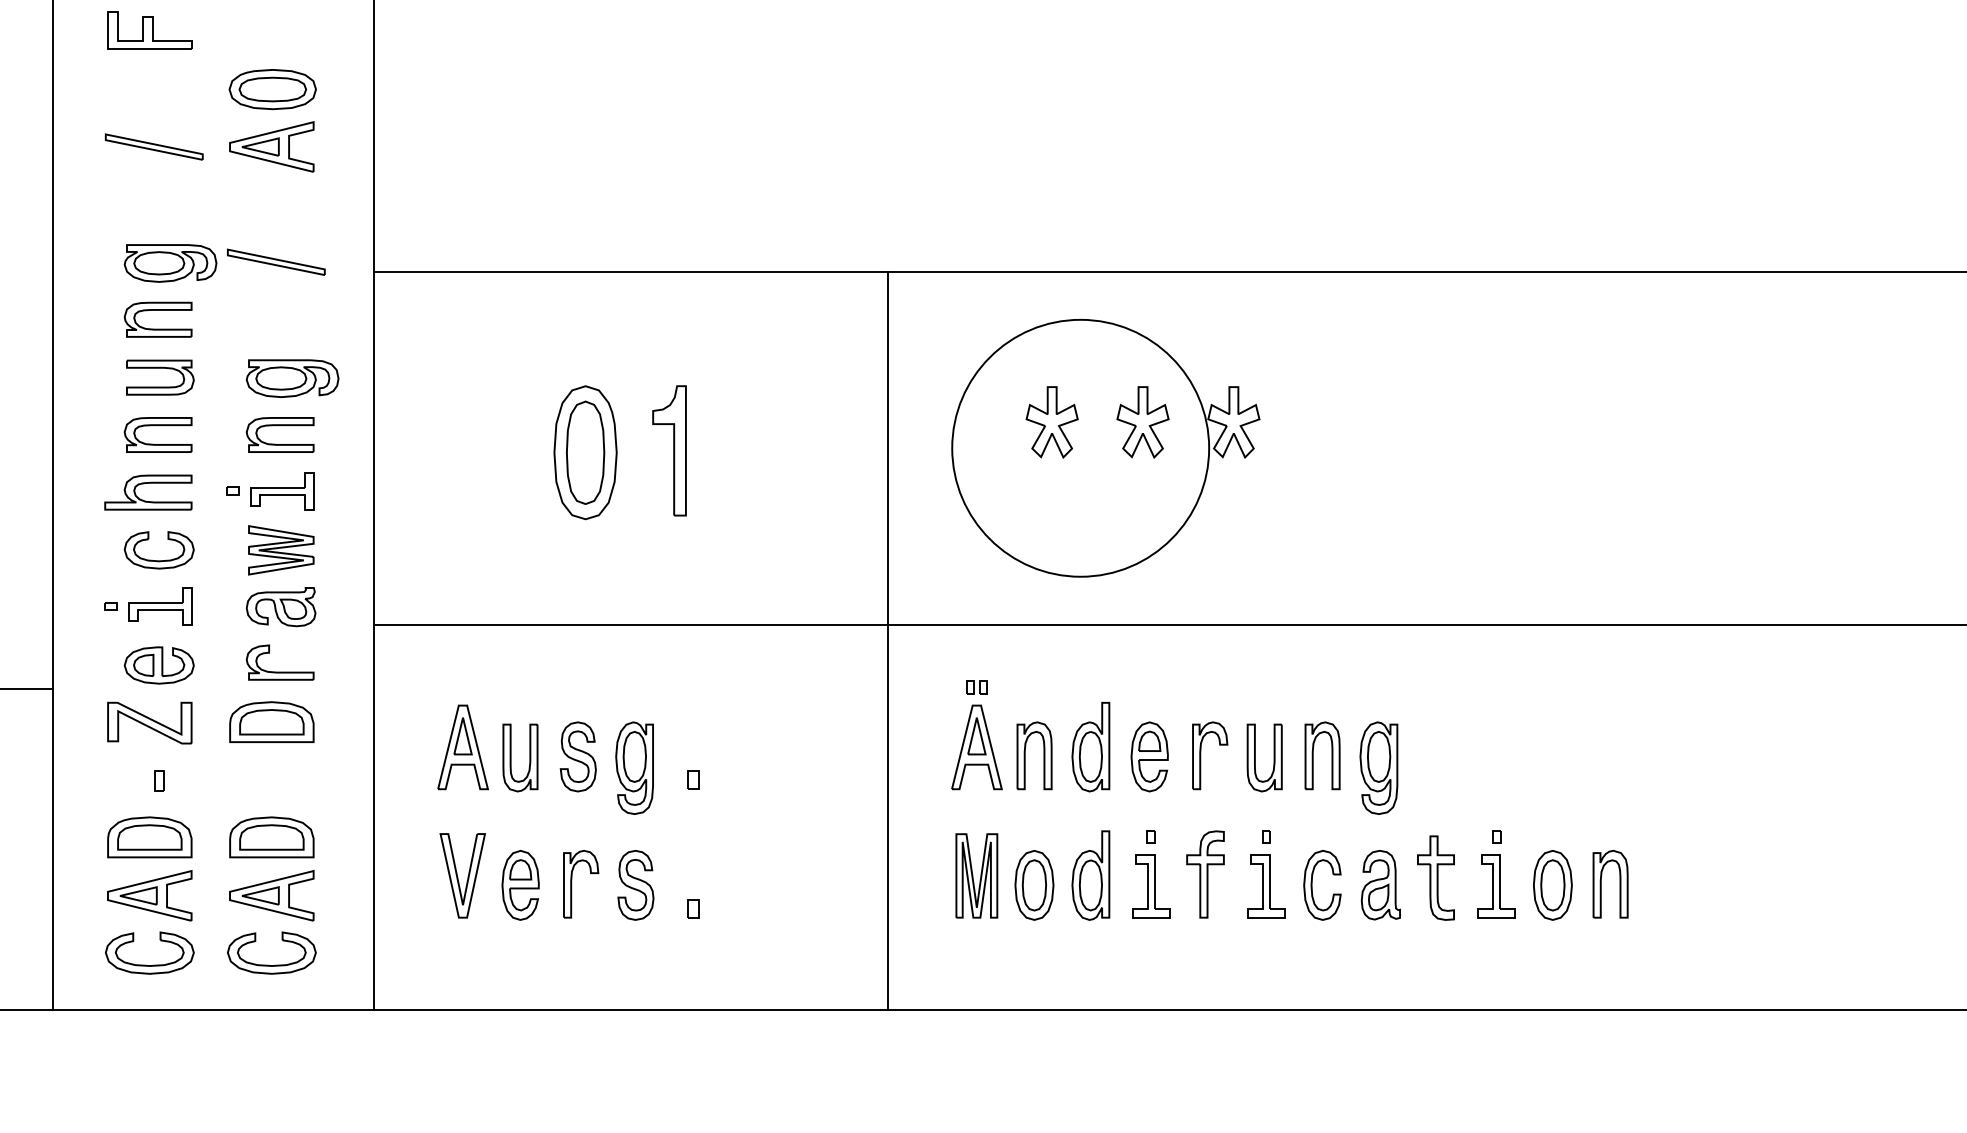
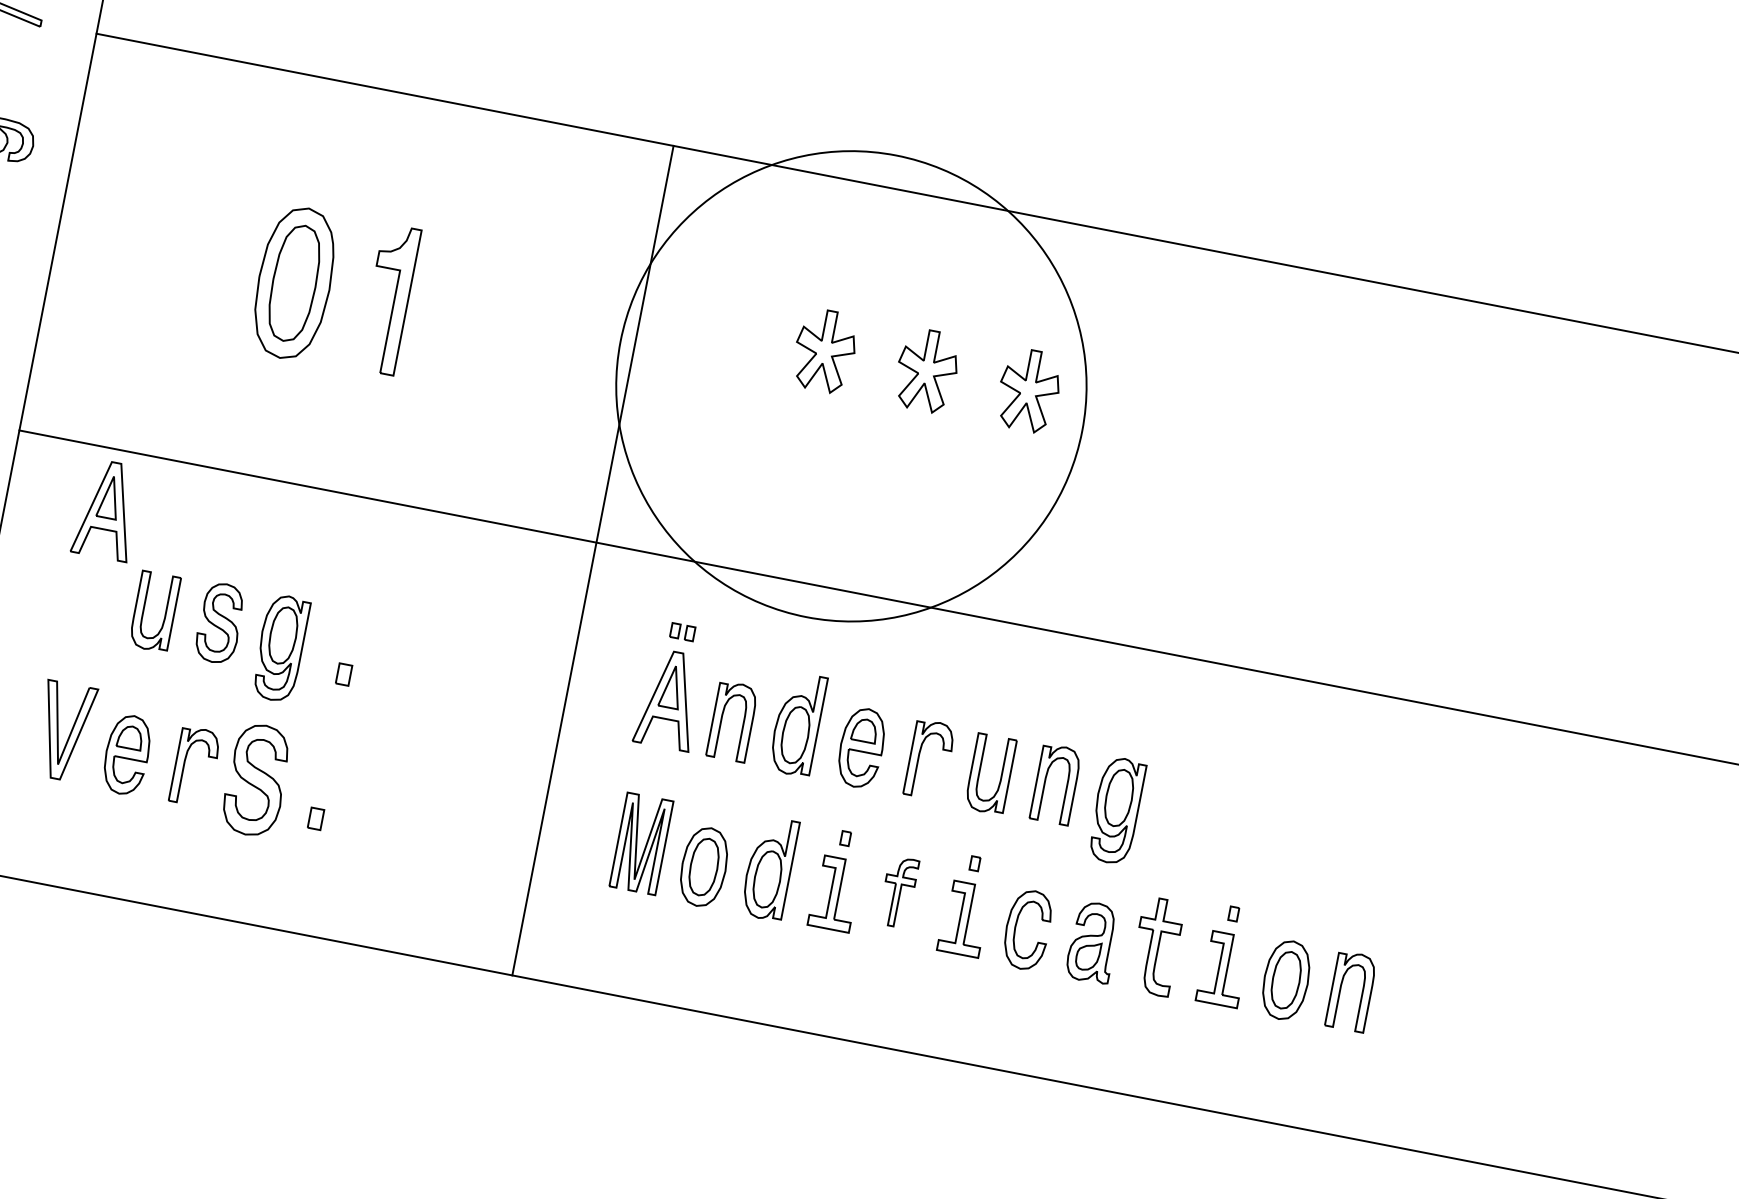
circle: (1080, 447) -> (851, 385), size x1.6
part: (462, 747) -> (106, 509), moved
part: (1205, 874) -> (898, 892), size x0.7
part: (635, 884) -> (256, 779), size x1.4

